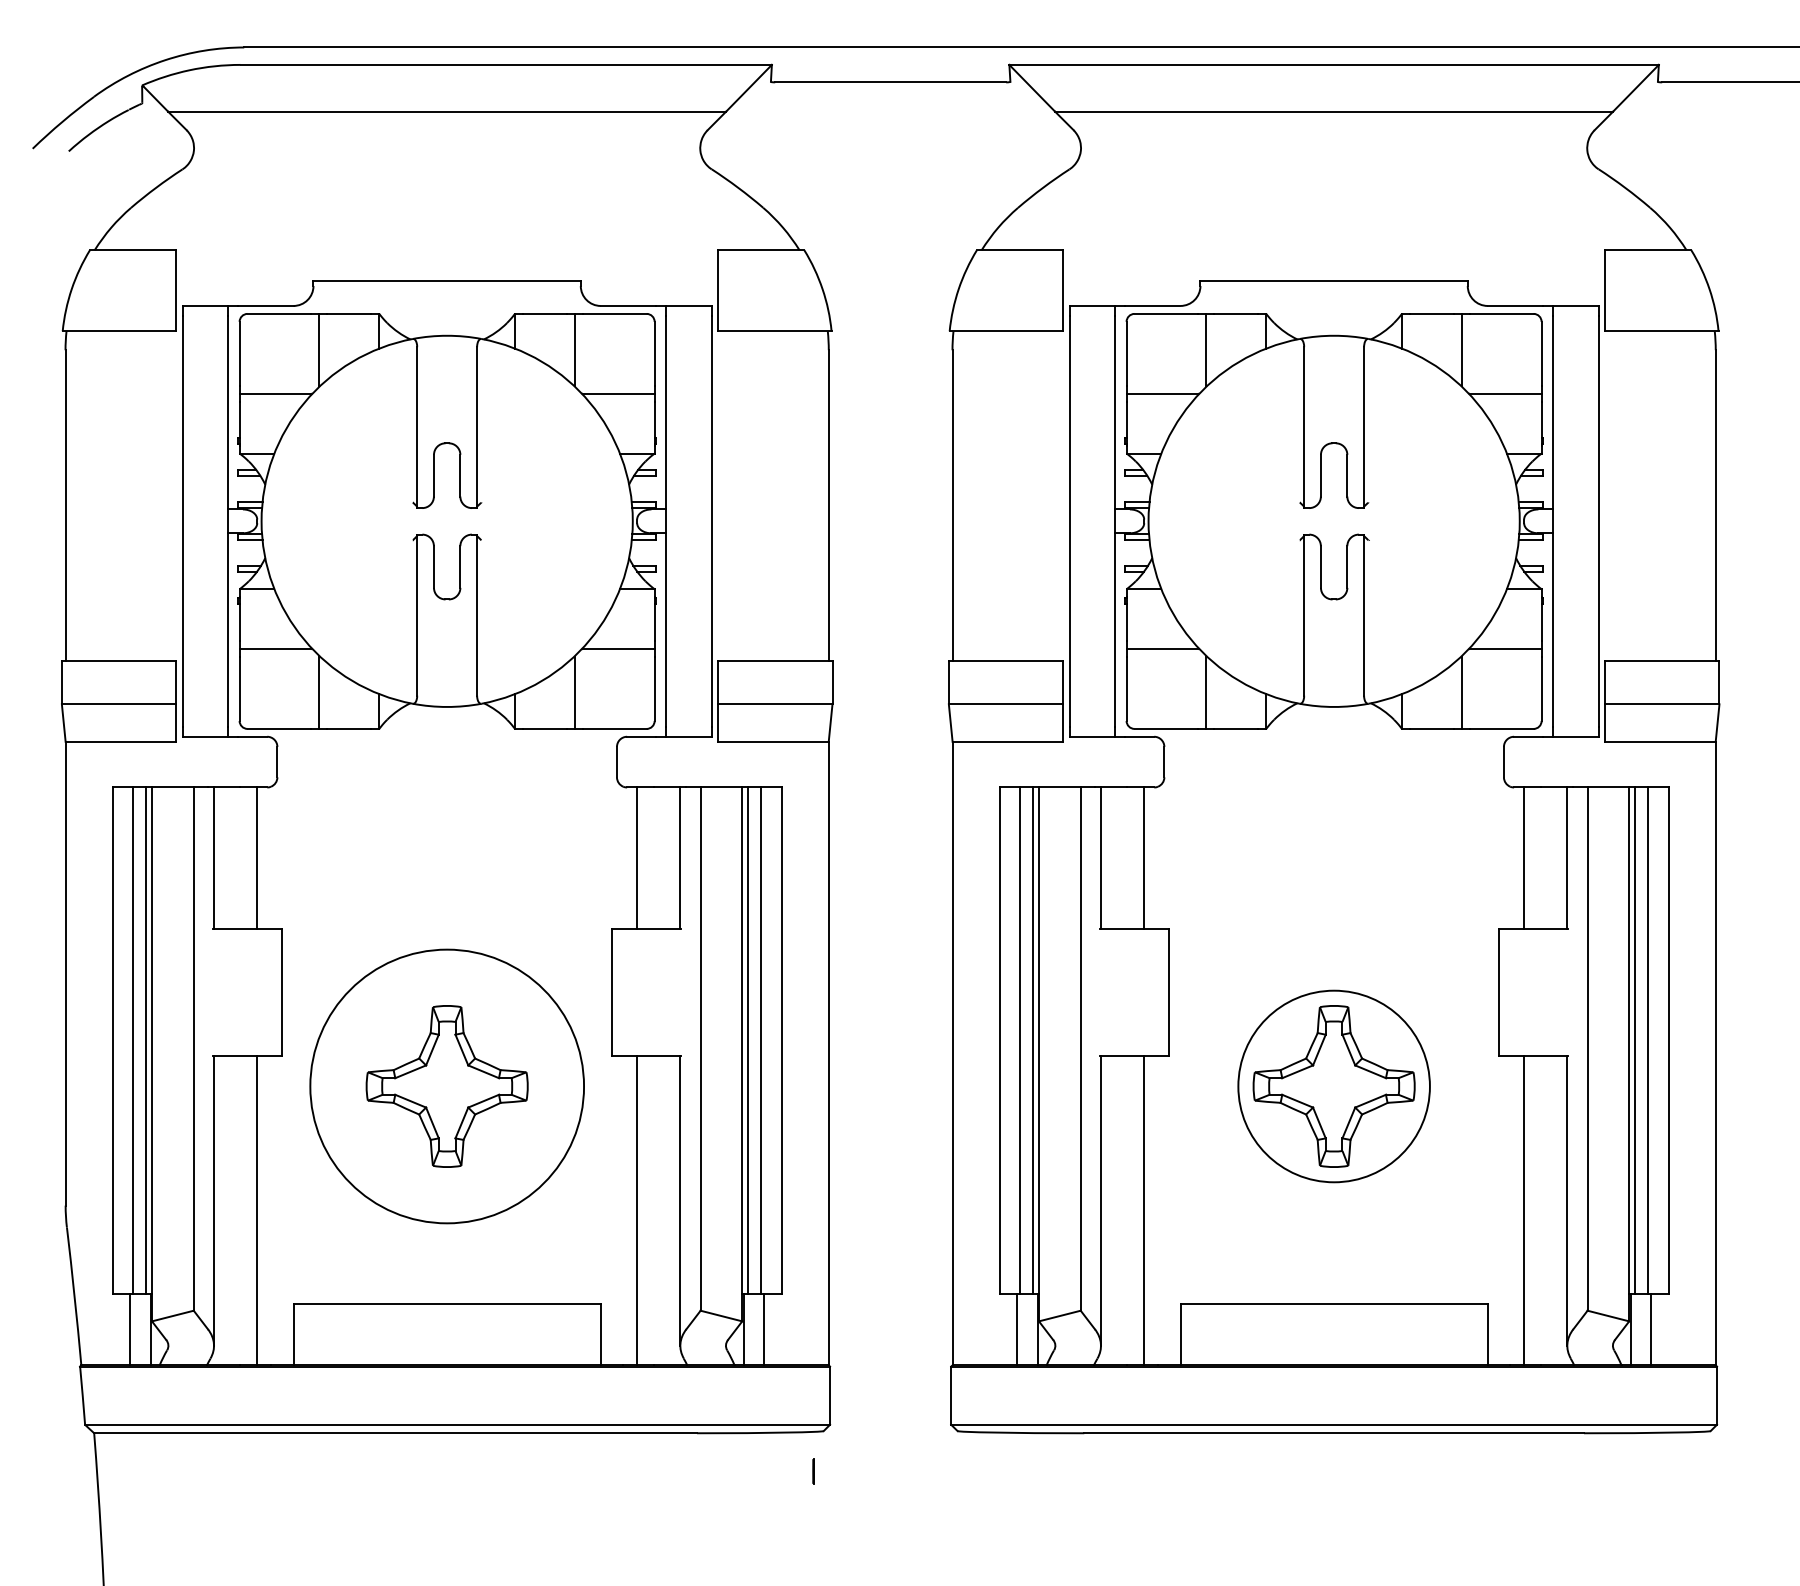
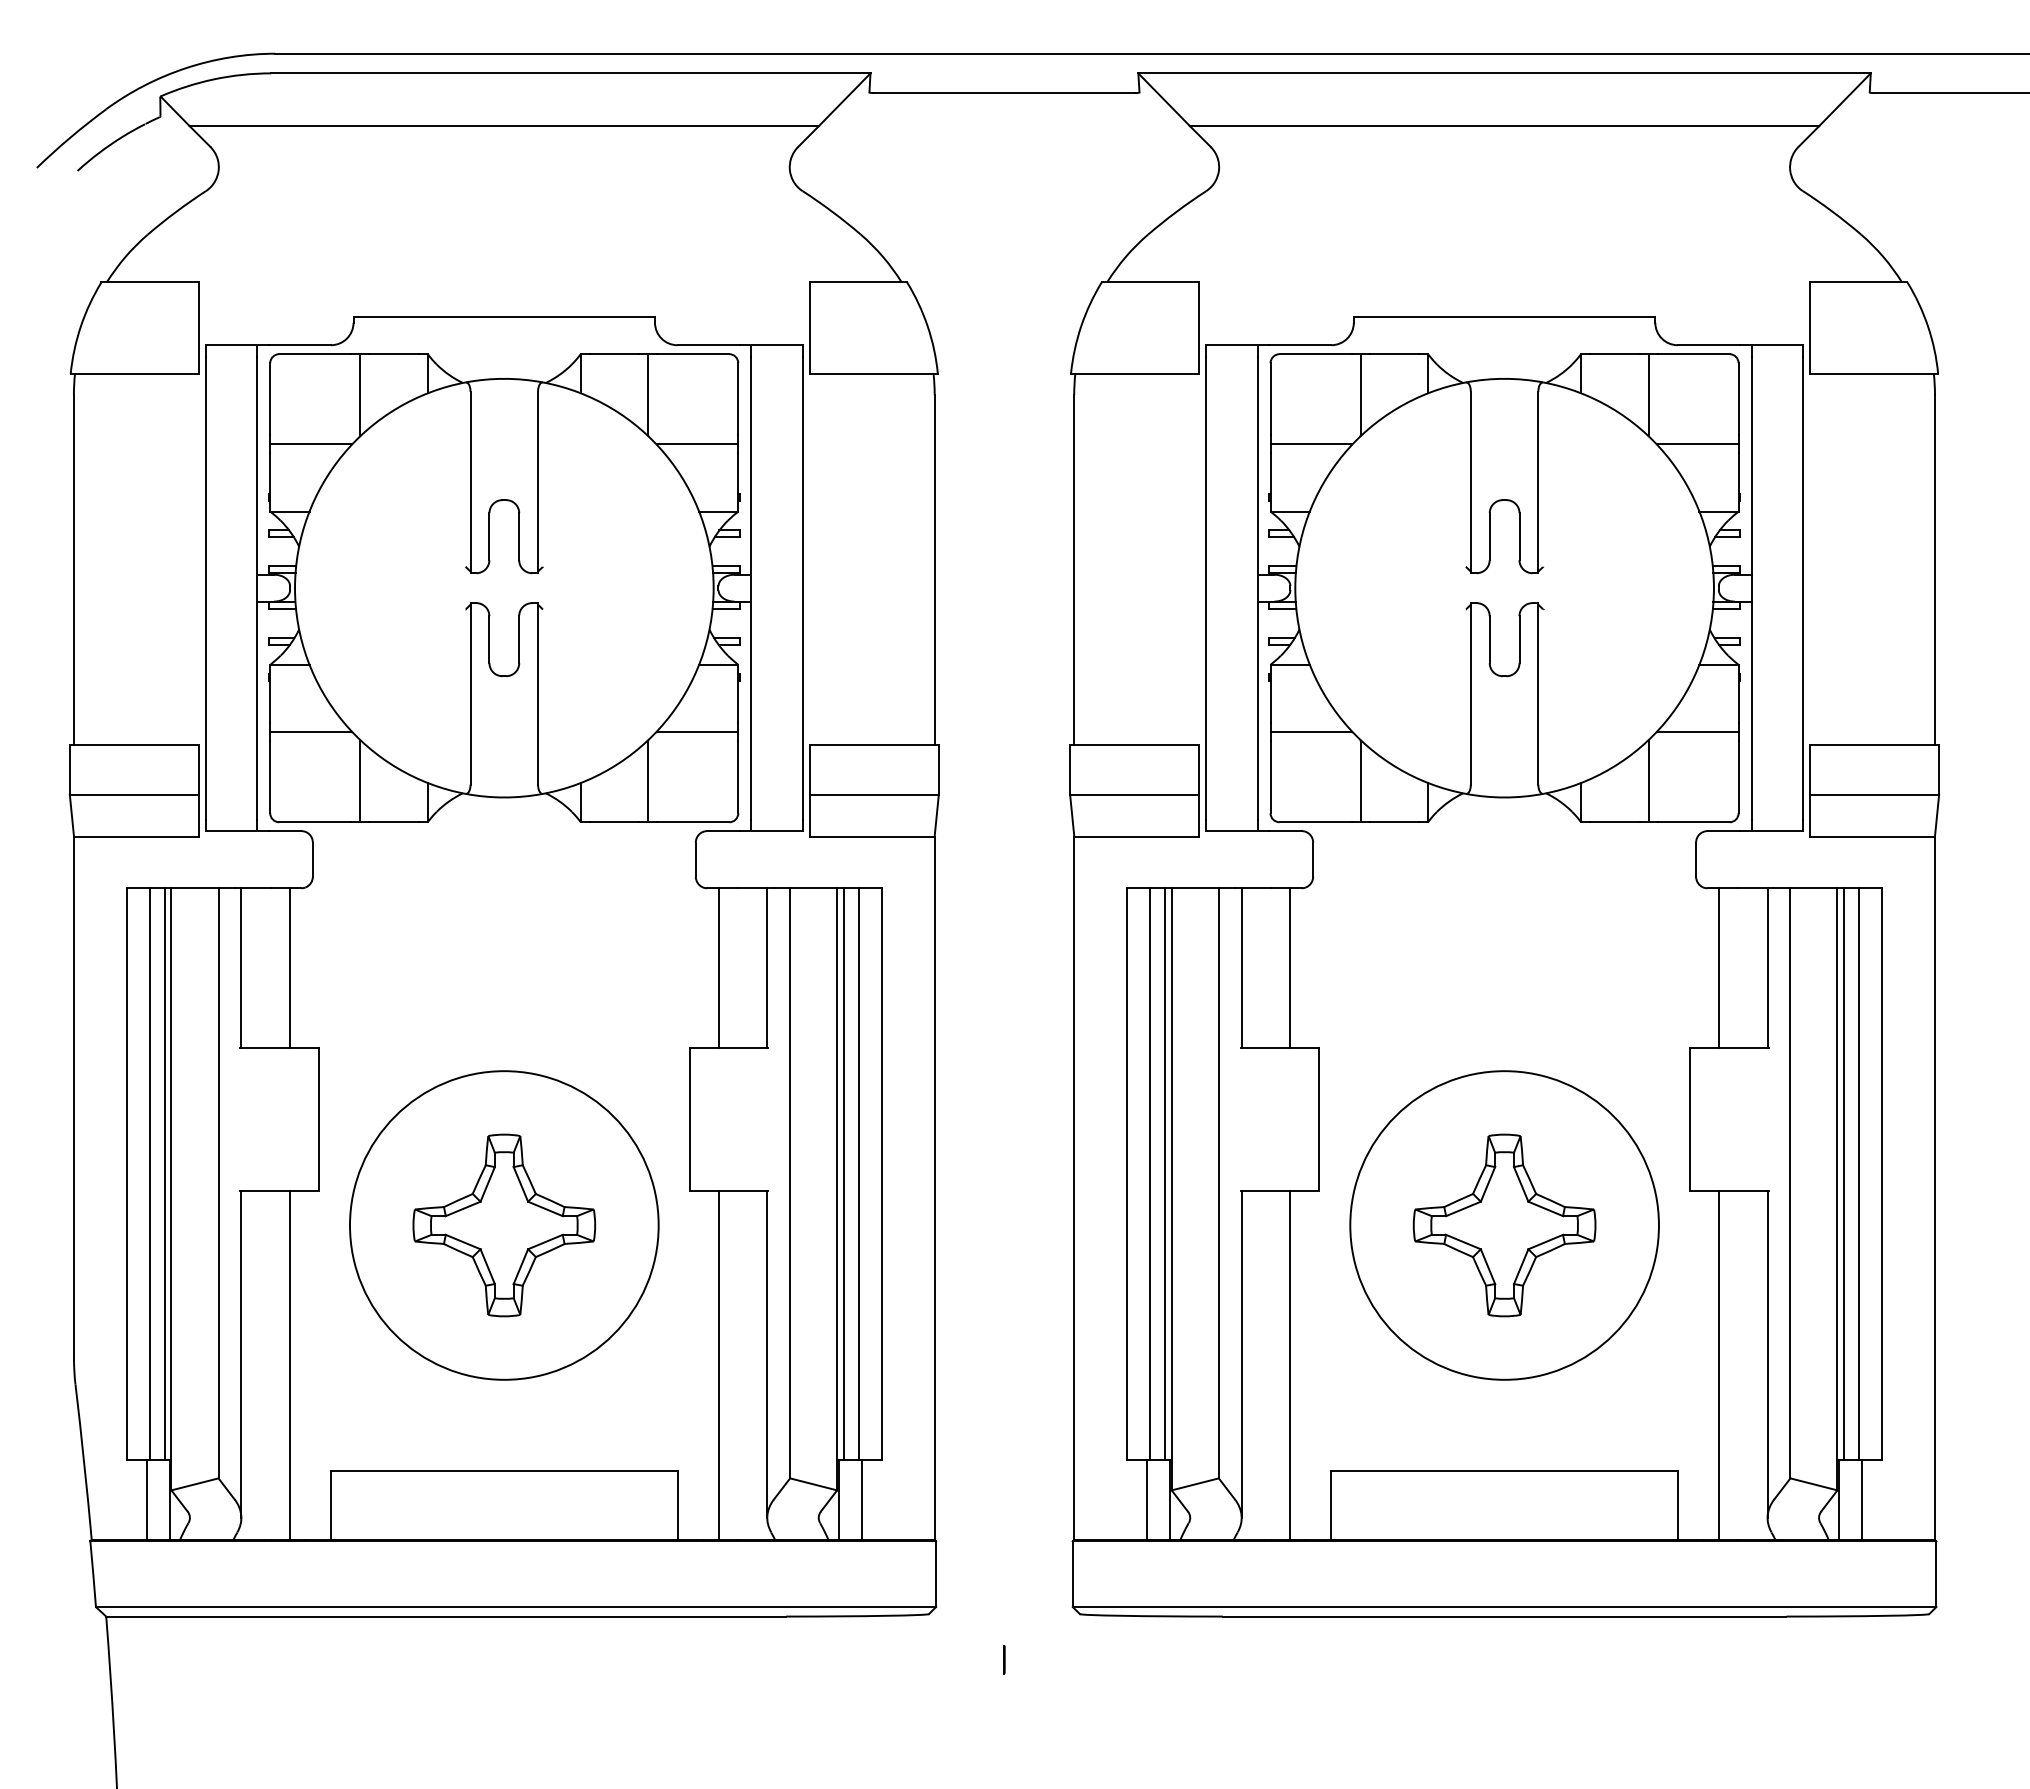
circle: (1334, 1086) -> (1504, 1225), size x1.43
line: (813, 1471) -> (1004, 1659), moved

